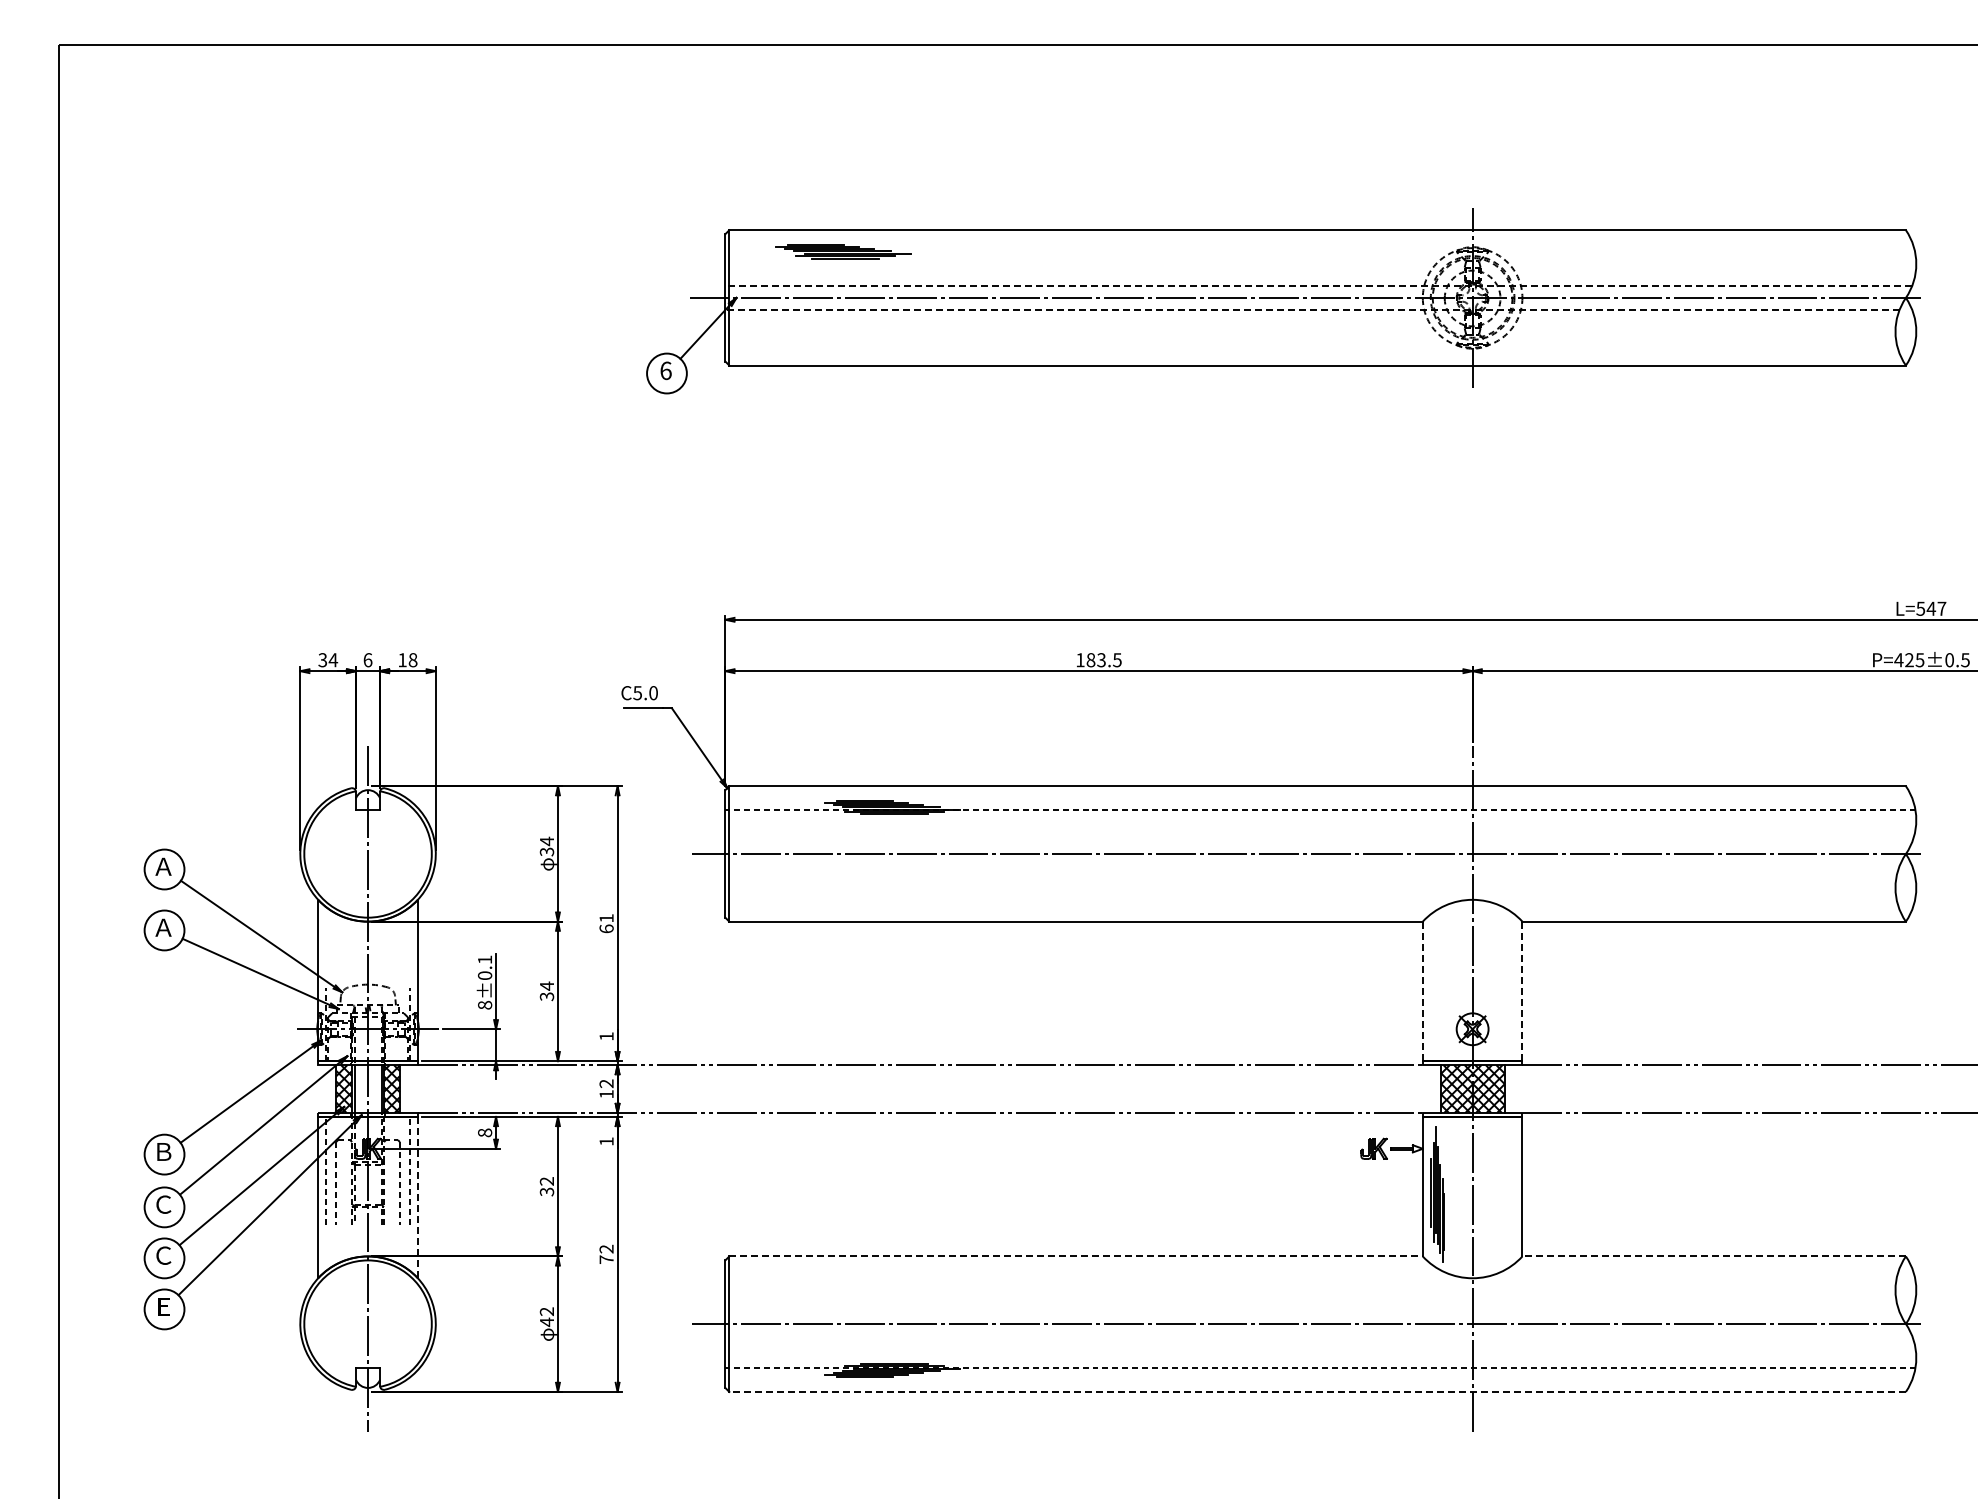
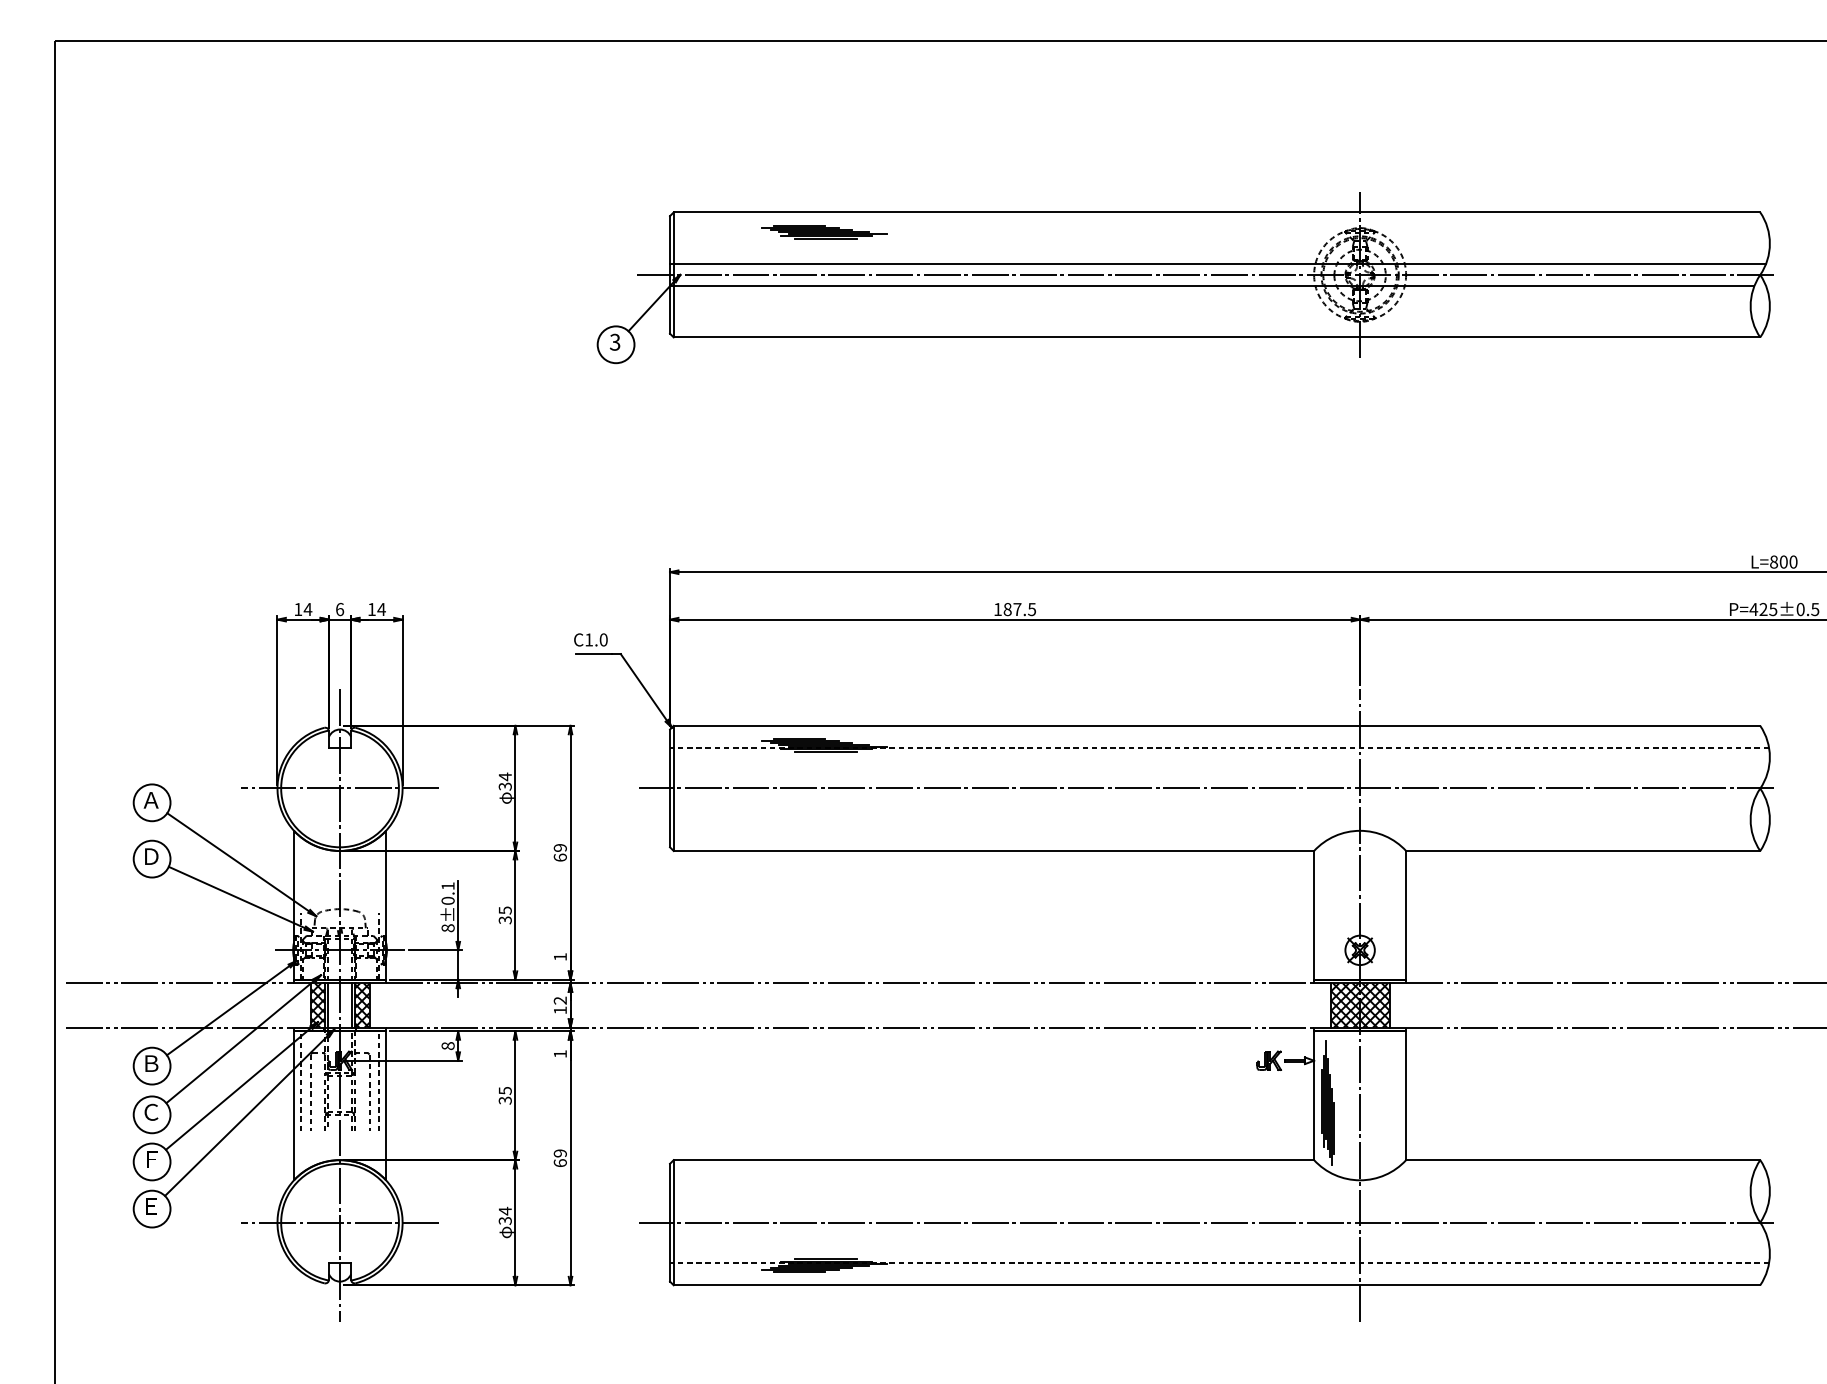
part: (843, 251) -> (824, 232), moved
line: (1318, 286) -> (1217, 264), dashed -> solid
line: (1311, 309) -> (1211, 285), dashed -> solid
text: (665, 370) -> (614, 341), 6 -> 3
text: (1931, 608) -> (1783, 561), L=547 -> L=800
text: (322, 660) -> (297, 609), 34 -> 14
text: (412, 660) -> (381, 609), 18 -> 14
text: (1101, 660) -> (1017, 609), 183.5 -> 187.5
text: (637, 693) -> (588, 640), C5.0 -> C1.0
line: (367, 853) -> (339, 788), added
text: (606, 918) -> (560, 848), 61 -> 69
text: (163, 927) -> (151, 856), Ａ -> Ｄ
text: (547, 985) -> (505, 909), 34 -> 35
line: (1422, 991) -> (1313, 915), dashed -> solid
line: (1522, 991) -> (1406, 915), dashed -> solid
line: (194, 1065) -> (179, 983), added
line: (194, 1112) -> (179, 1027), added
text: (546, 1181) -> (504, 1090), 32 -> 35
line: (417, 1197) -> (385, 1105), dashed -> solid
text: (606, 1253) -> (560, 1157), 72 -> 69
text: (163, 1255) -> (151, 1159), Ｃ -> Ｆ
line: (1076, 1256) -> (994, 1160), dashed -> solid
line: (1714, 1256) -> (1583, 1160), dashed -> solid
text: (546, 1317) -> (504, 1216), 42 -> 34
line: (367, 1324) -> (339, 1223), added
line: (1317, 1391) -> (1216, 1284), dashed -> solid

